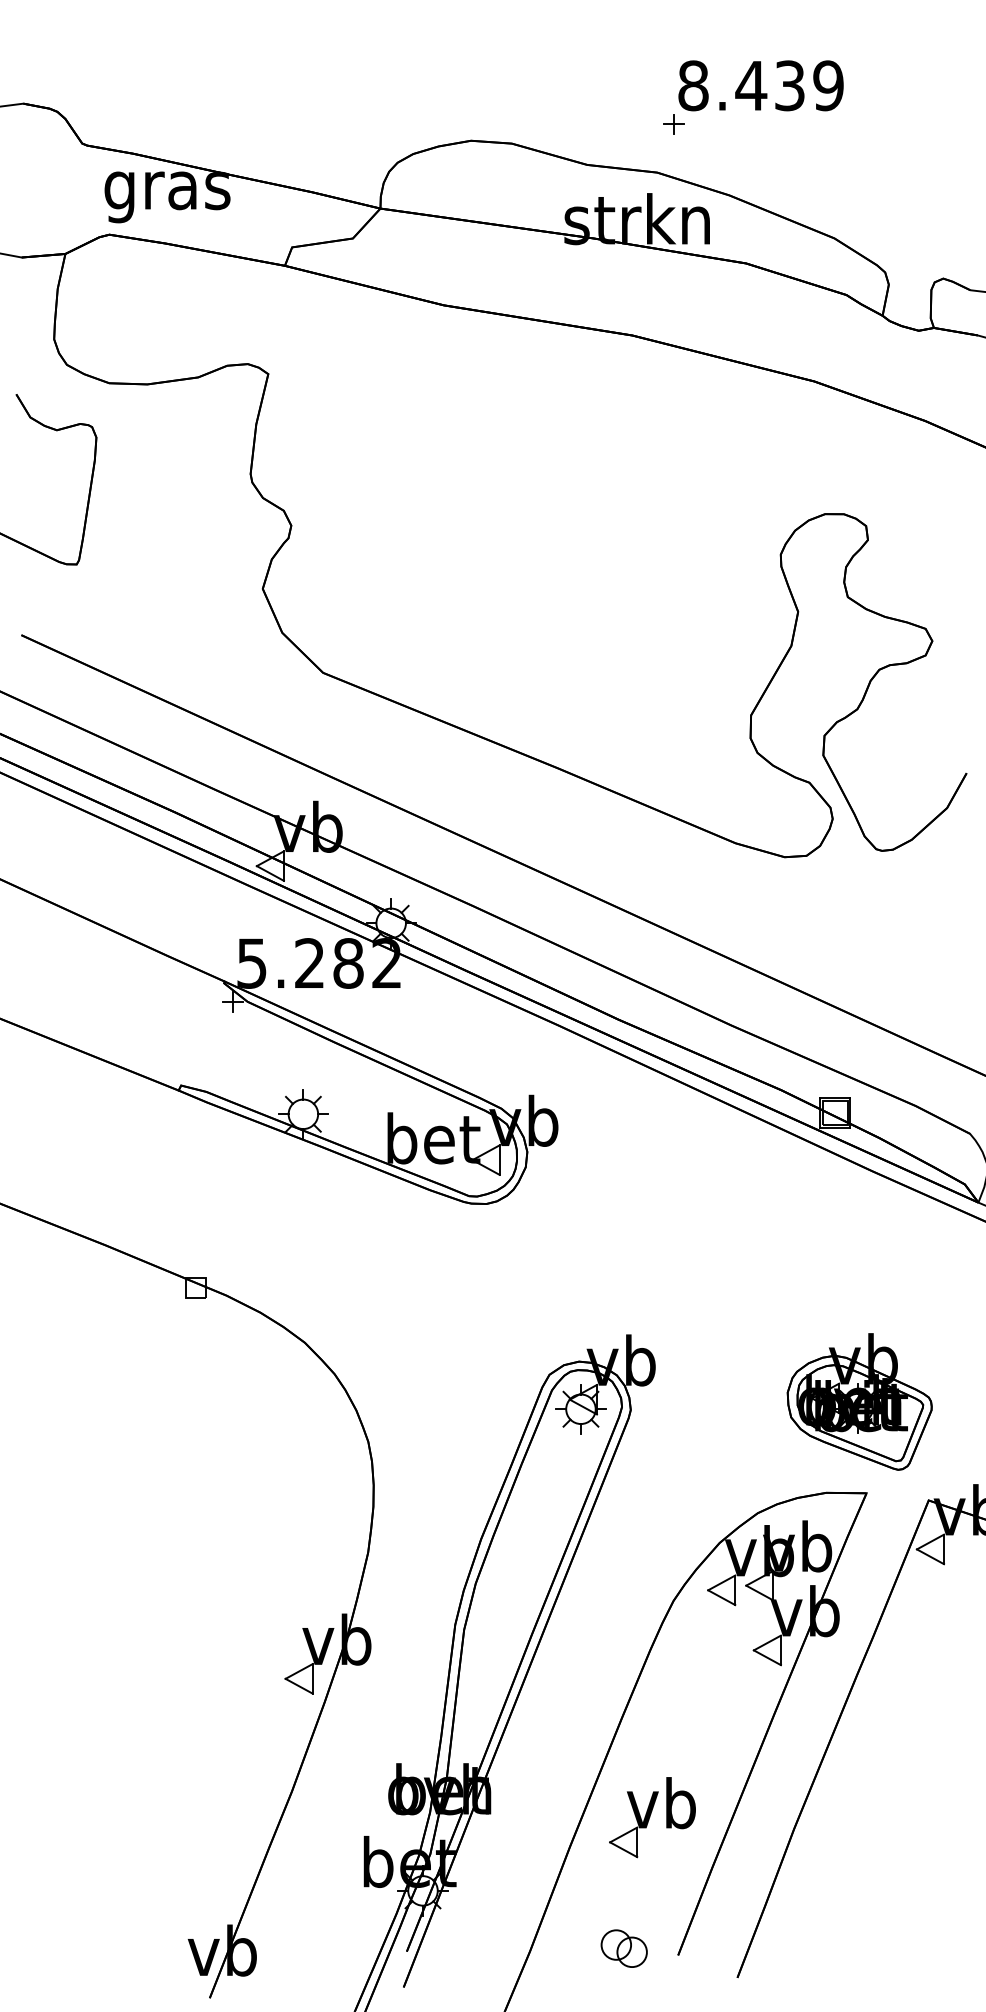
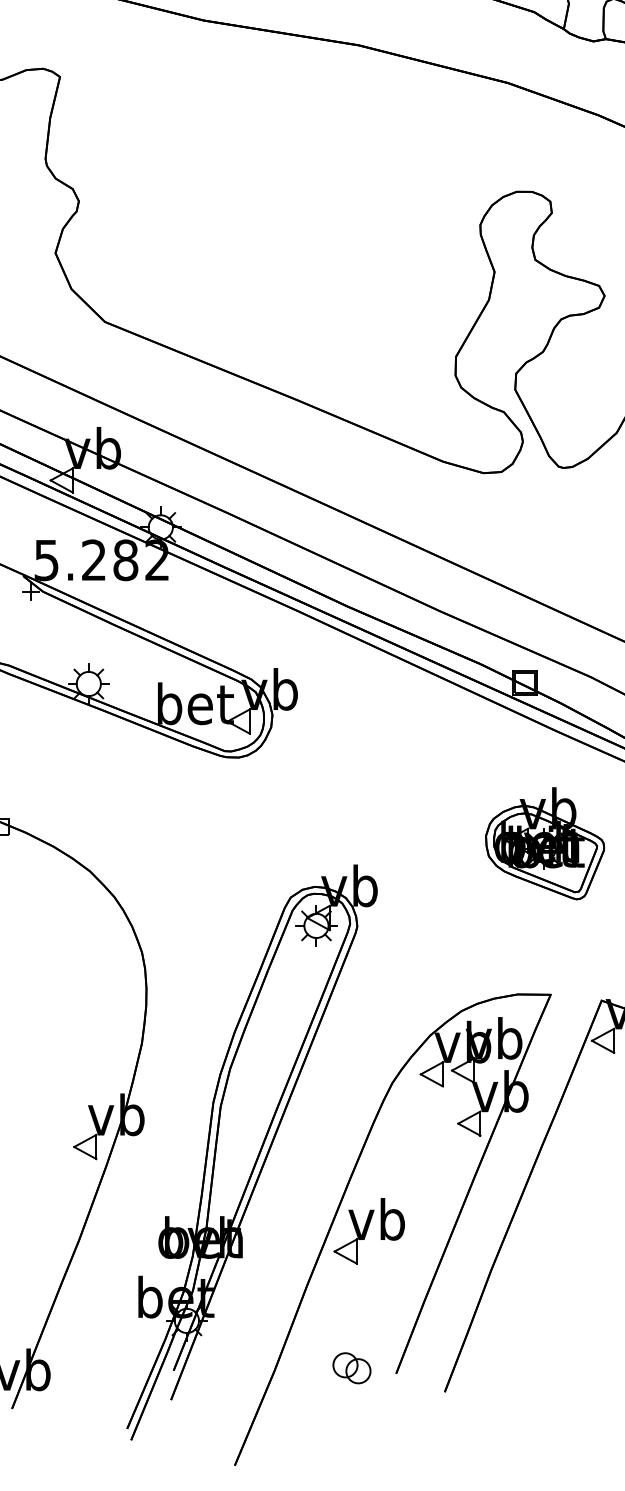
part: (859, 1401) -> (544, 843), moved
part: (652, 1817) -> (369, 1231), moved

